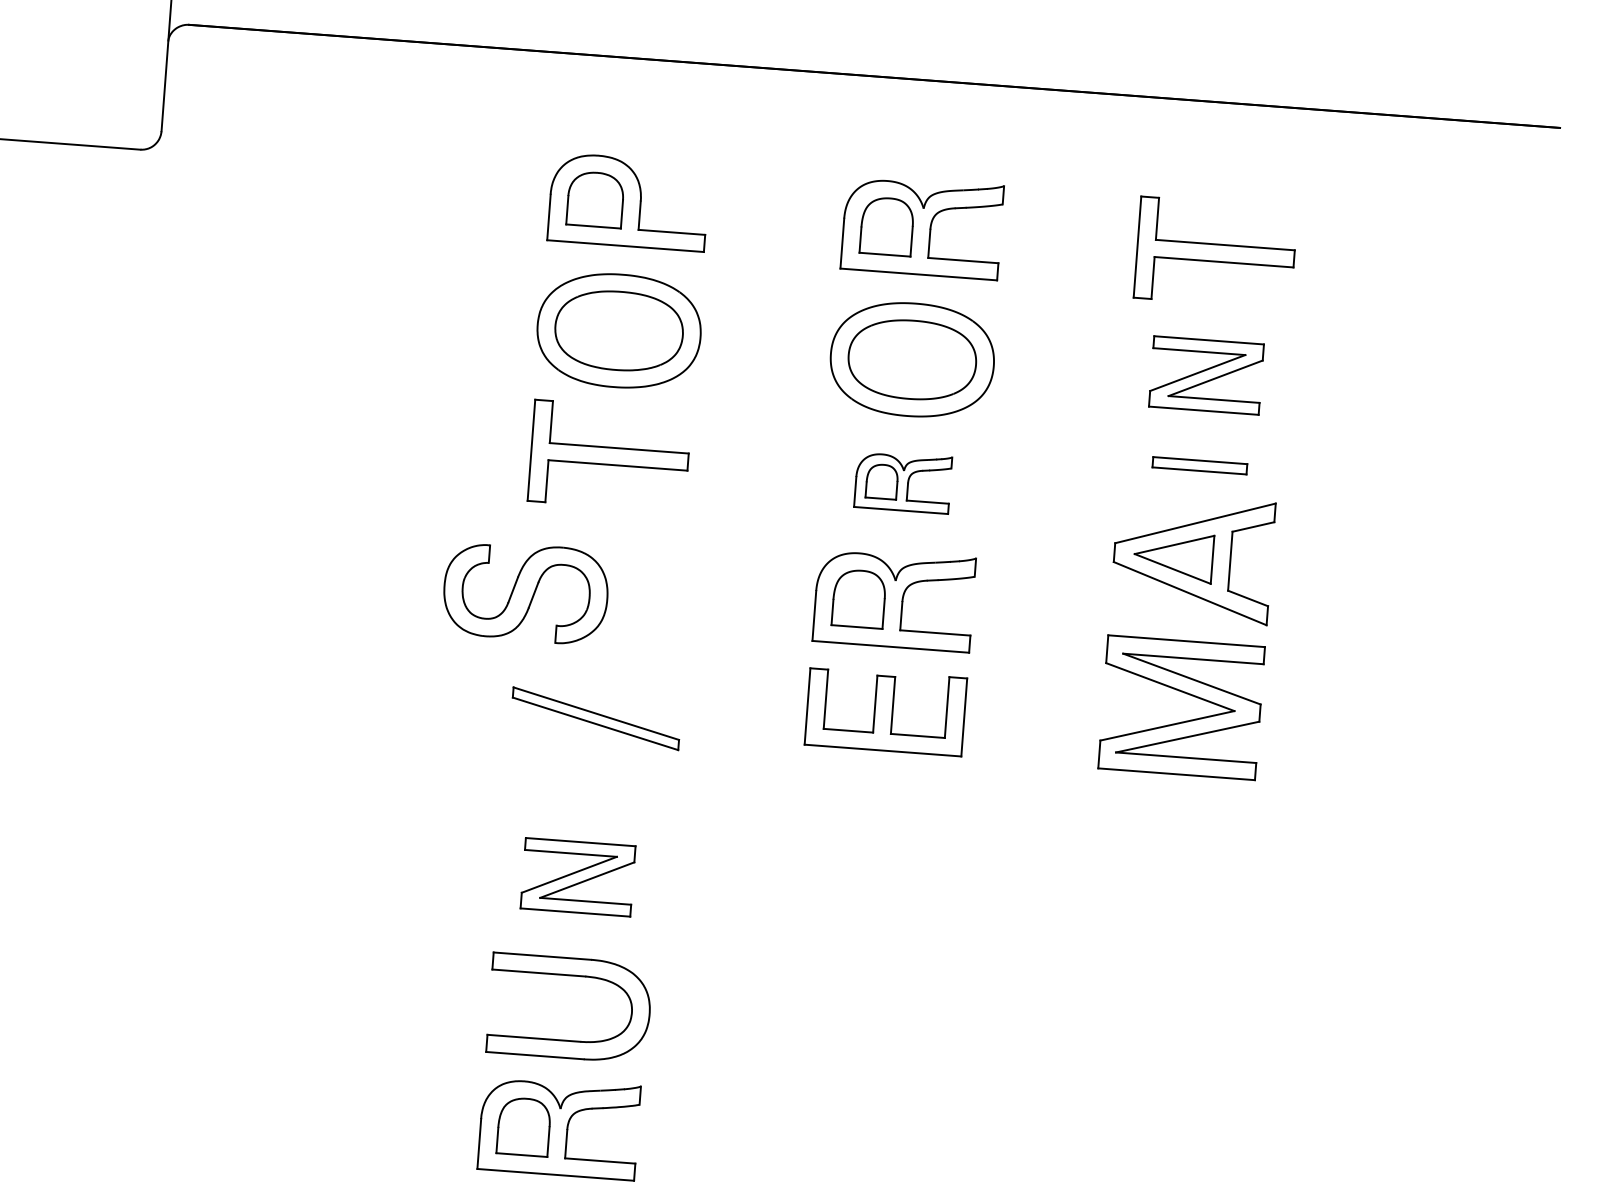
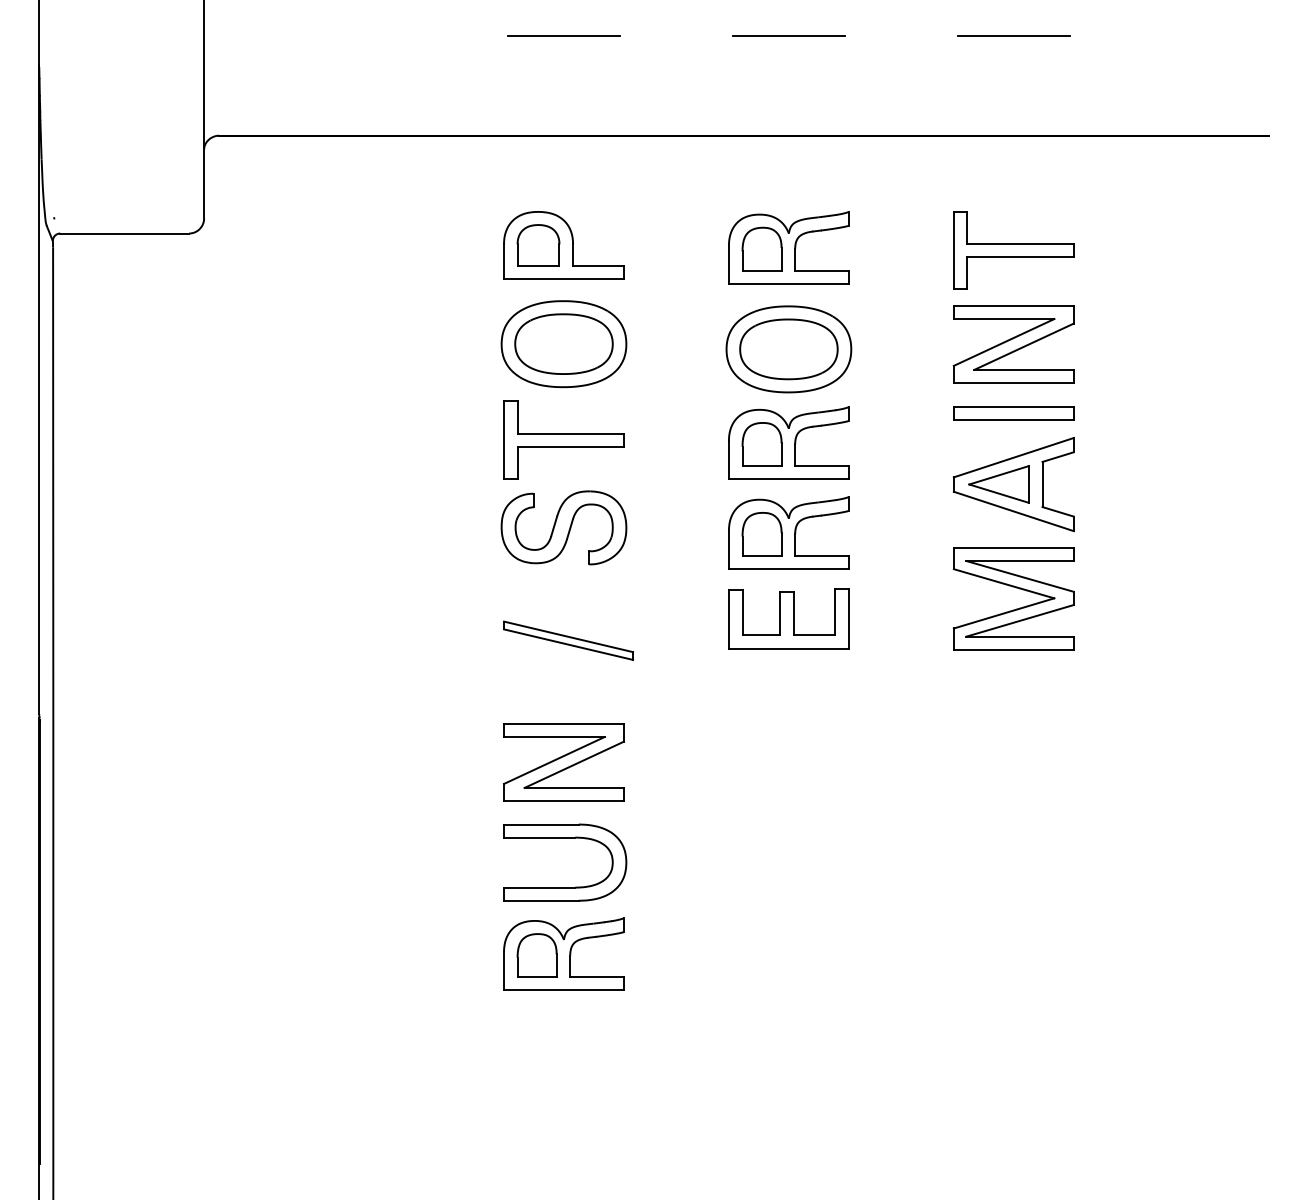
part: (1206, 375) -> (1013, 344), size x1.43
part: (1199, 465) -> (1013, 413), size x1.67
part: (902, 481) -> (788, 442), size x1.67
part: (525, 592) -> (563, 527), moved
part: (577, 877) -> (563, 762), size x1.43

